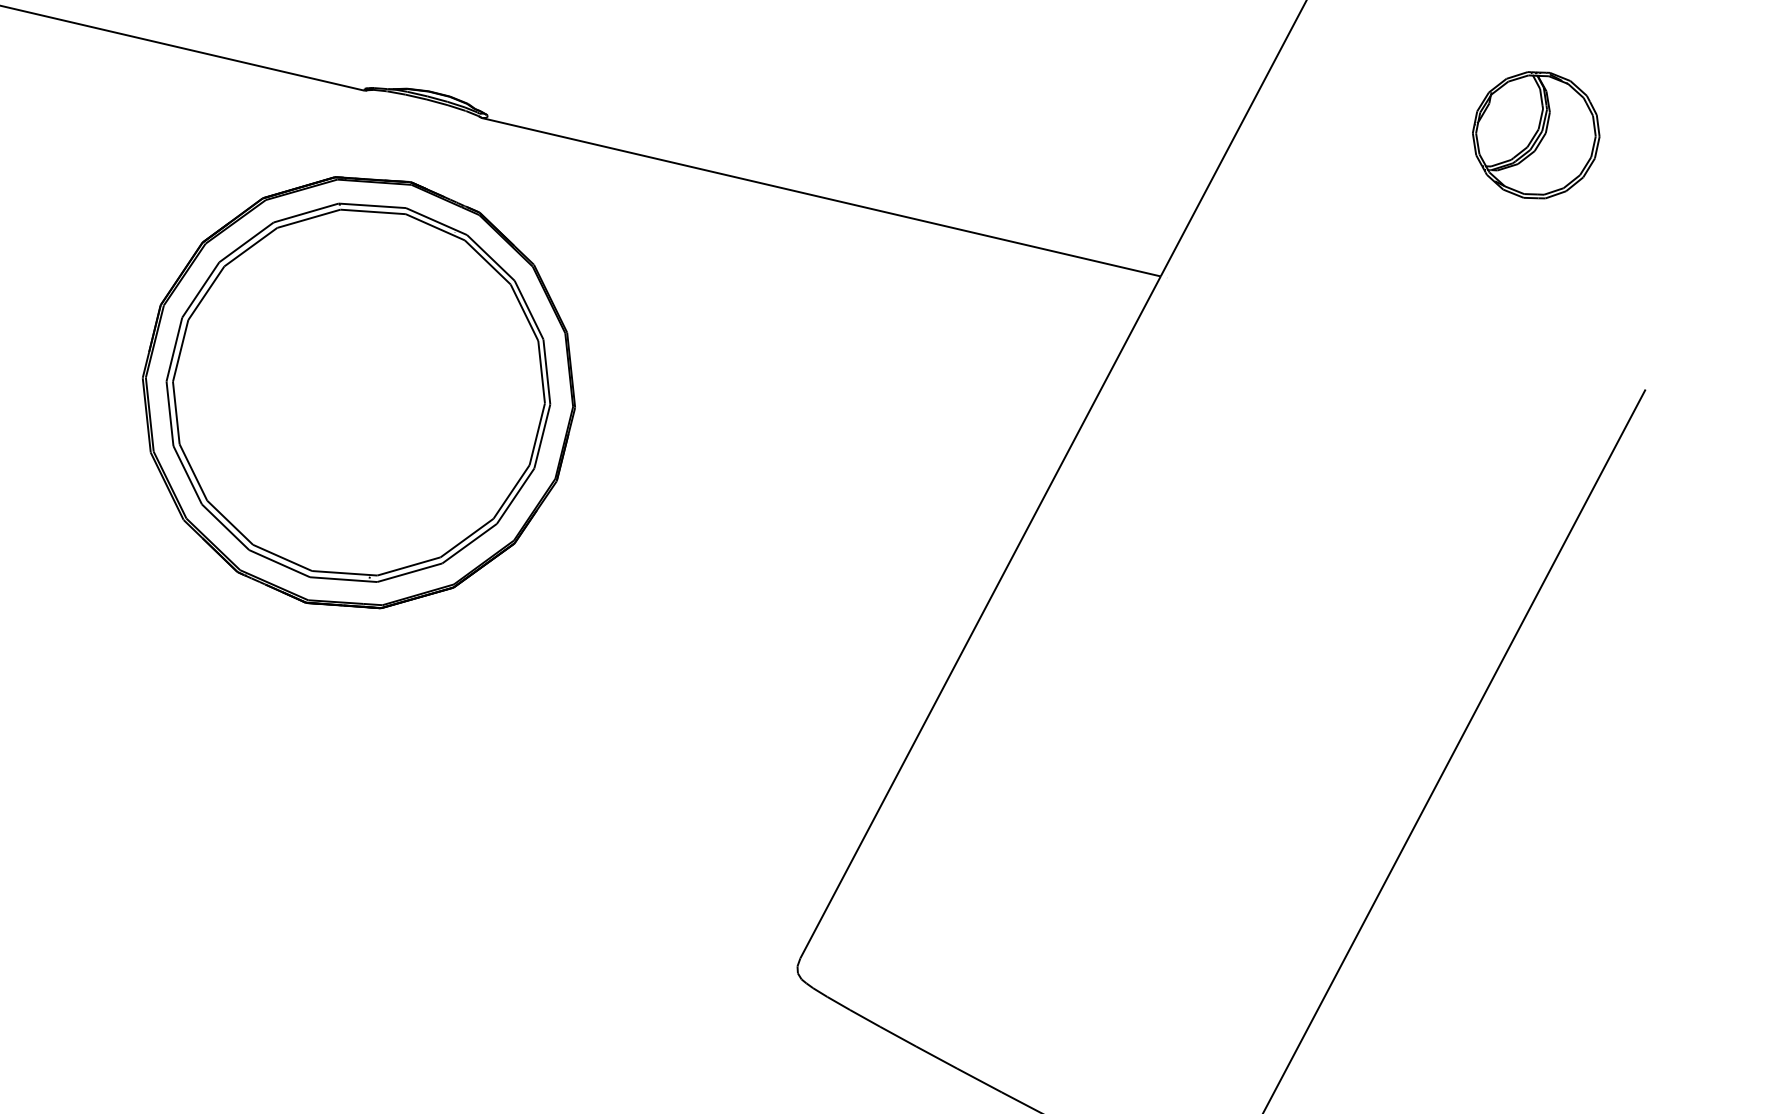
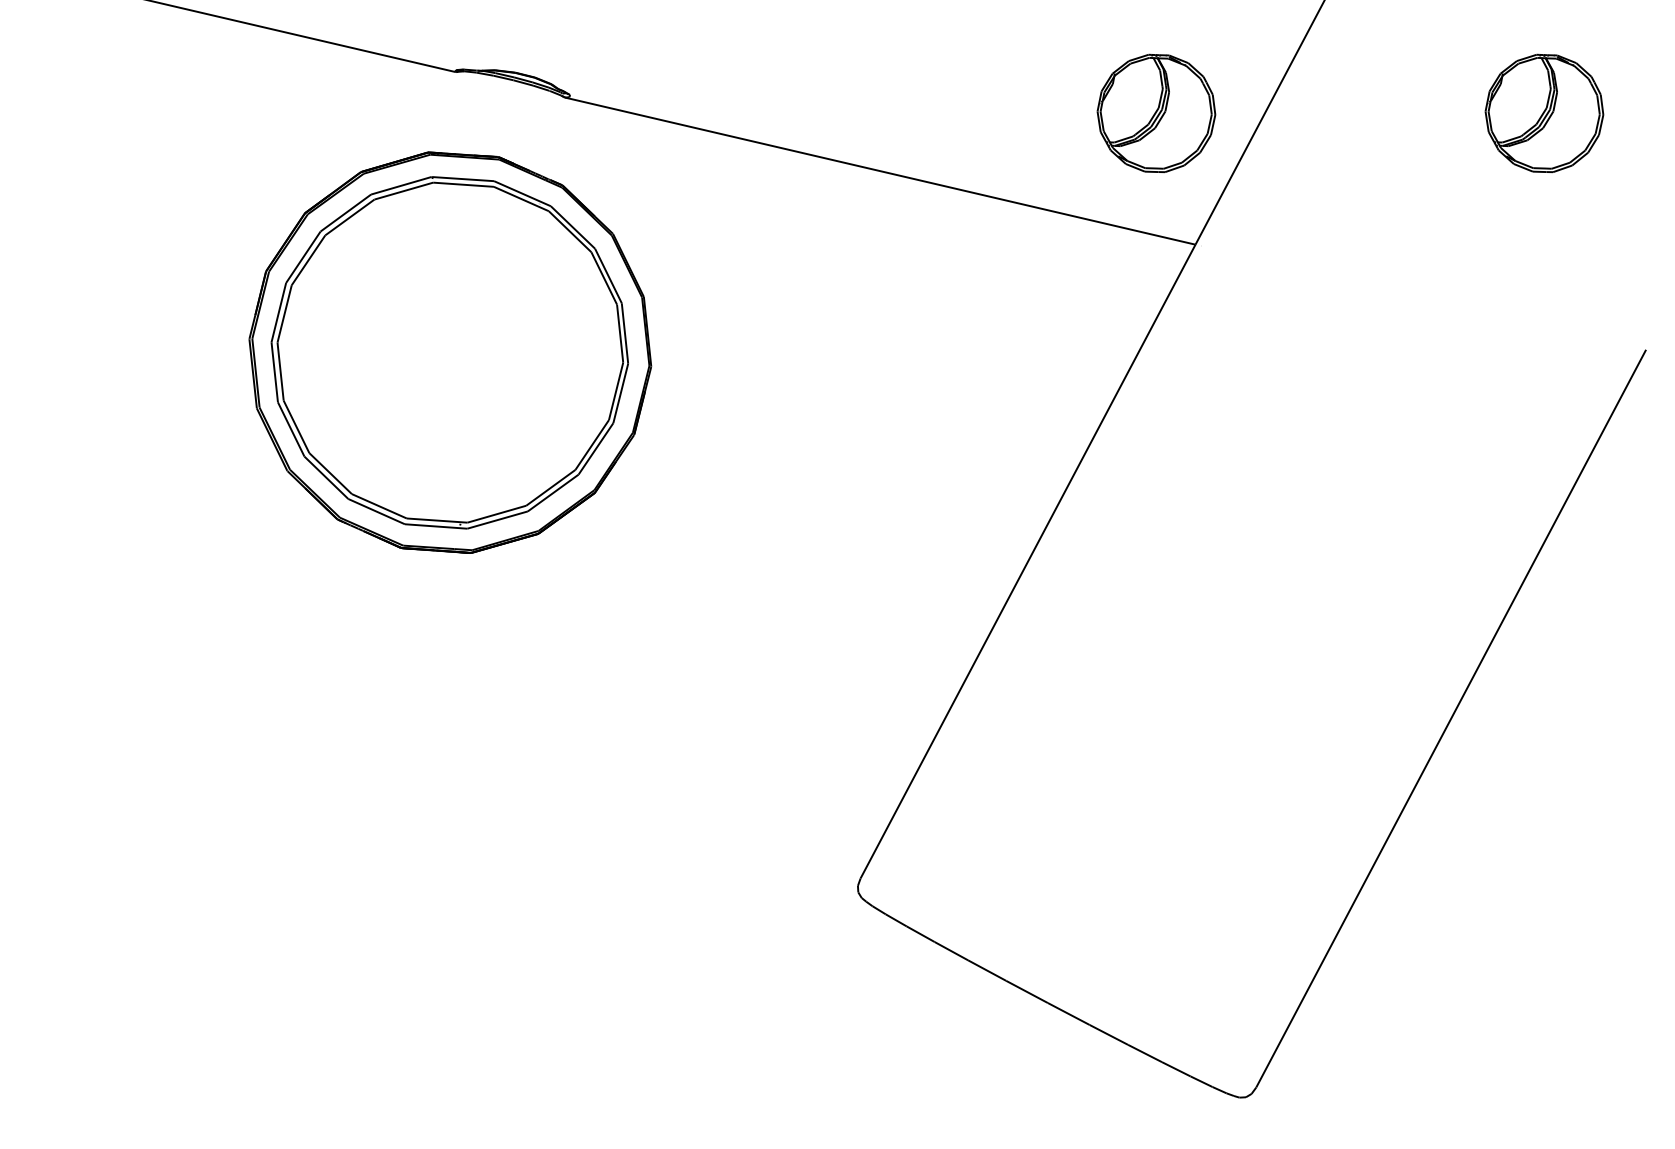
part: (1118, 135) -> (1156, 113), added

